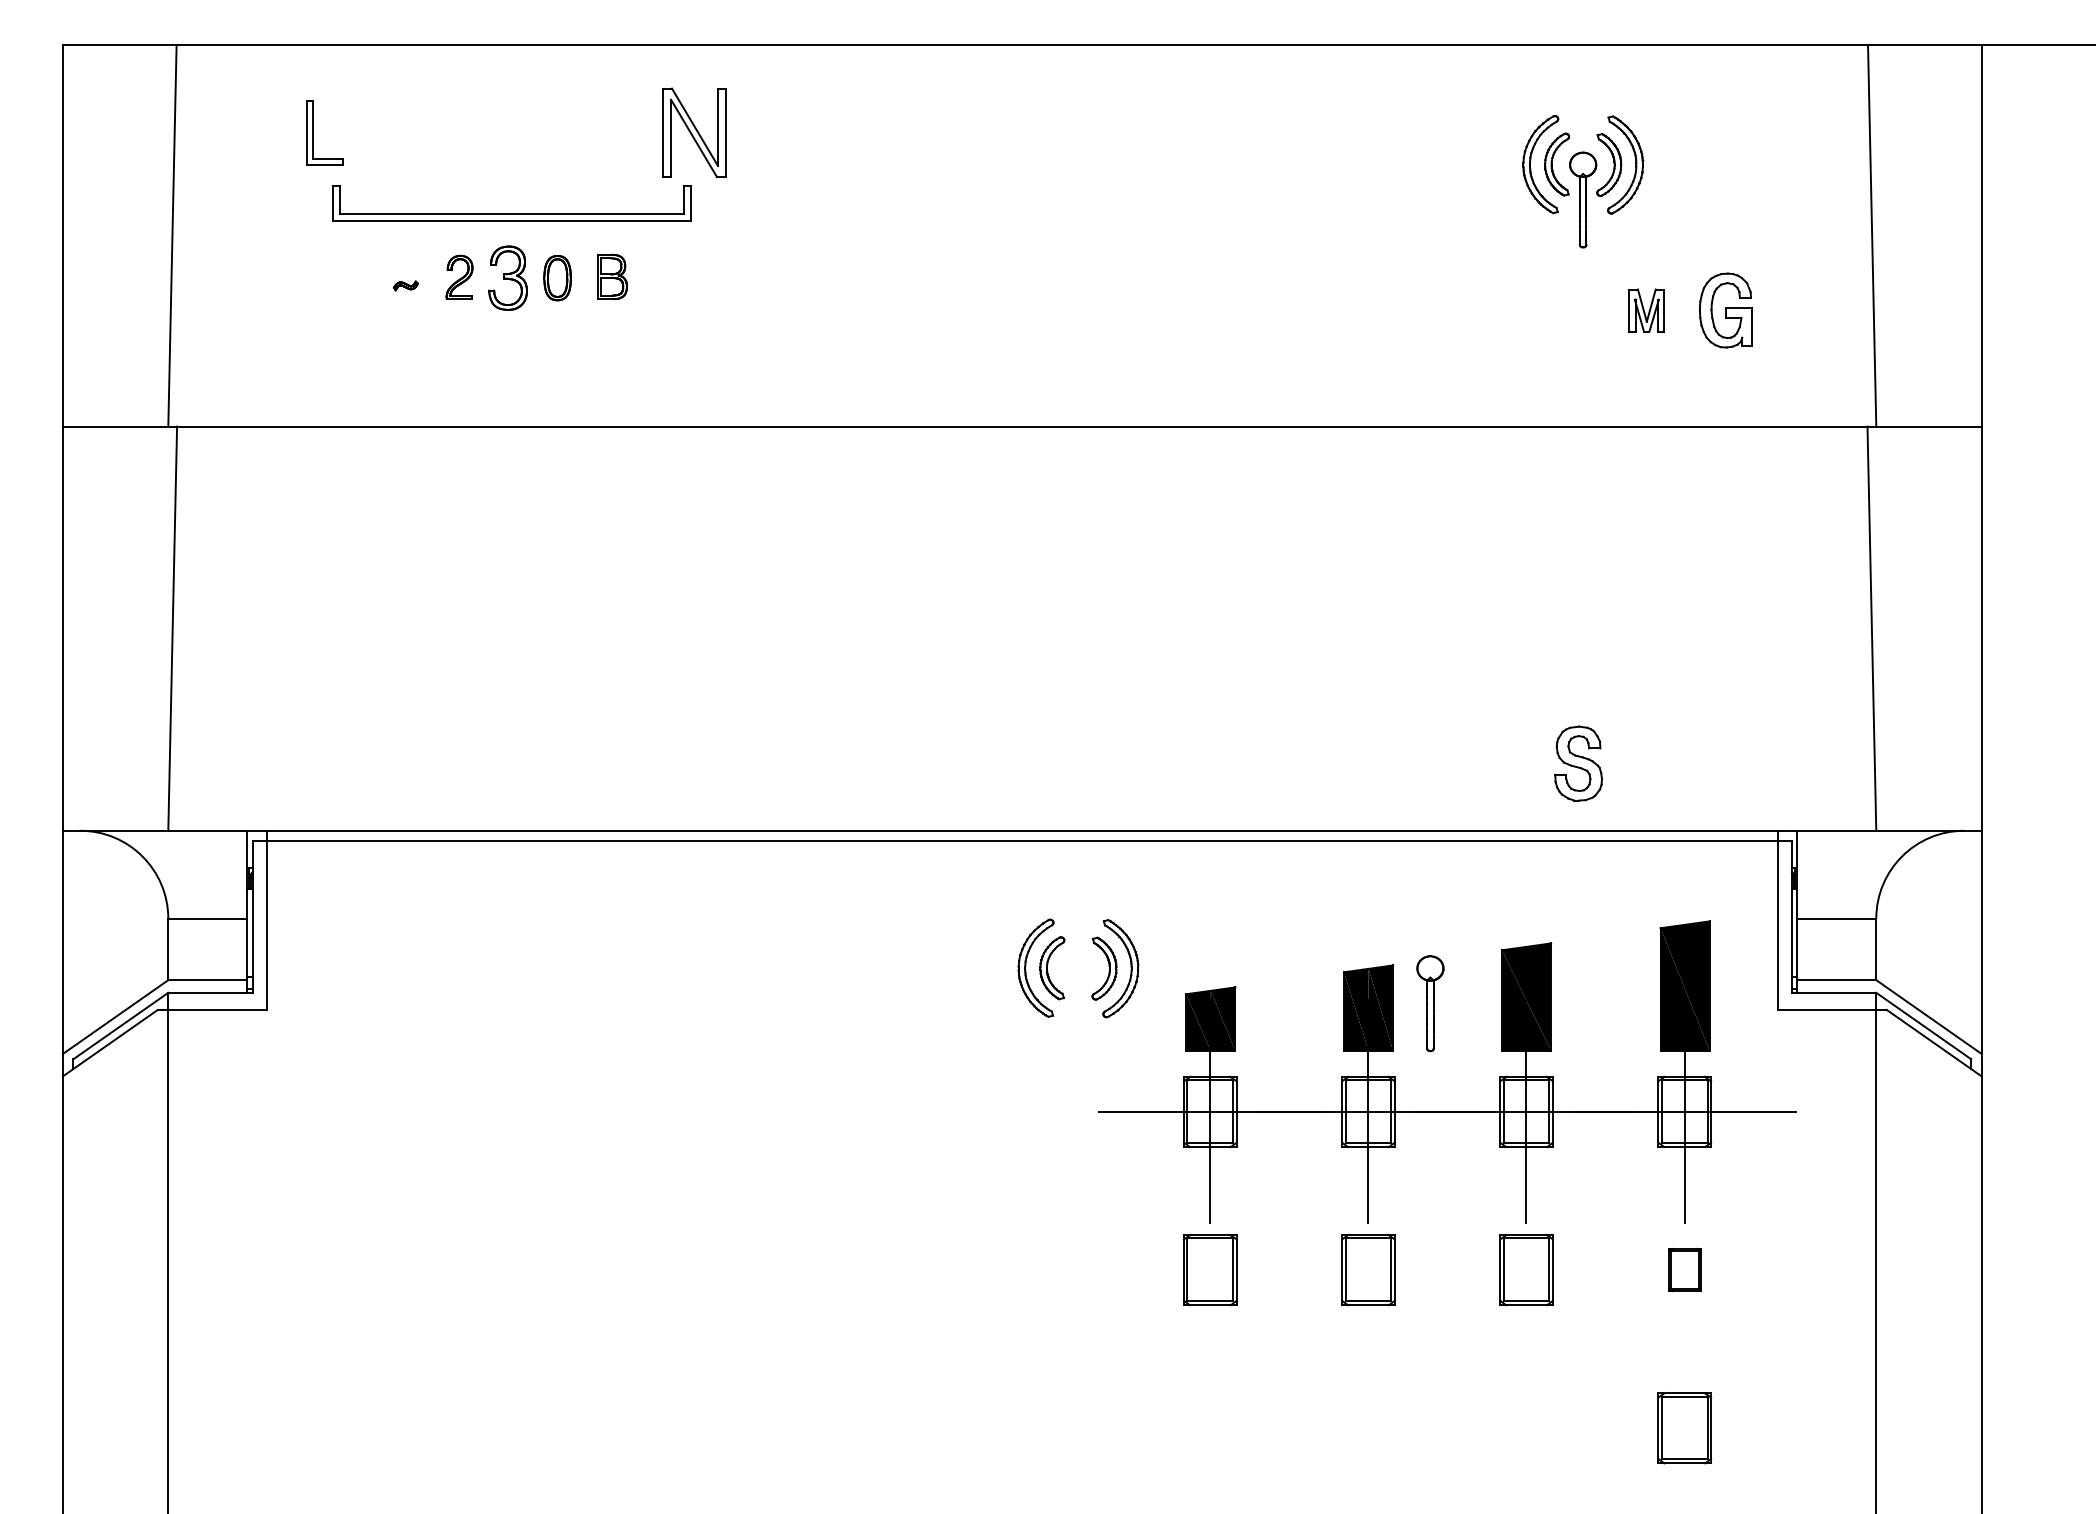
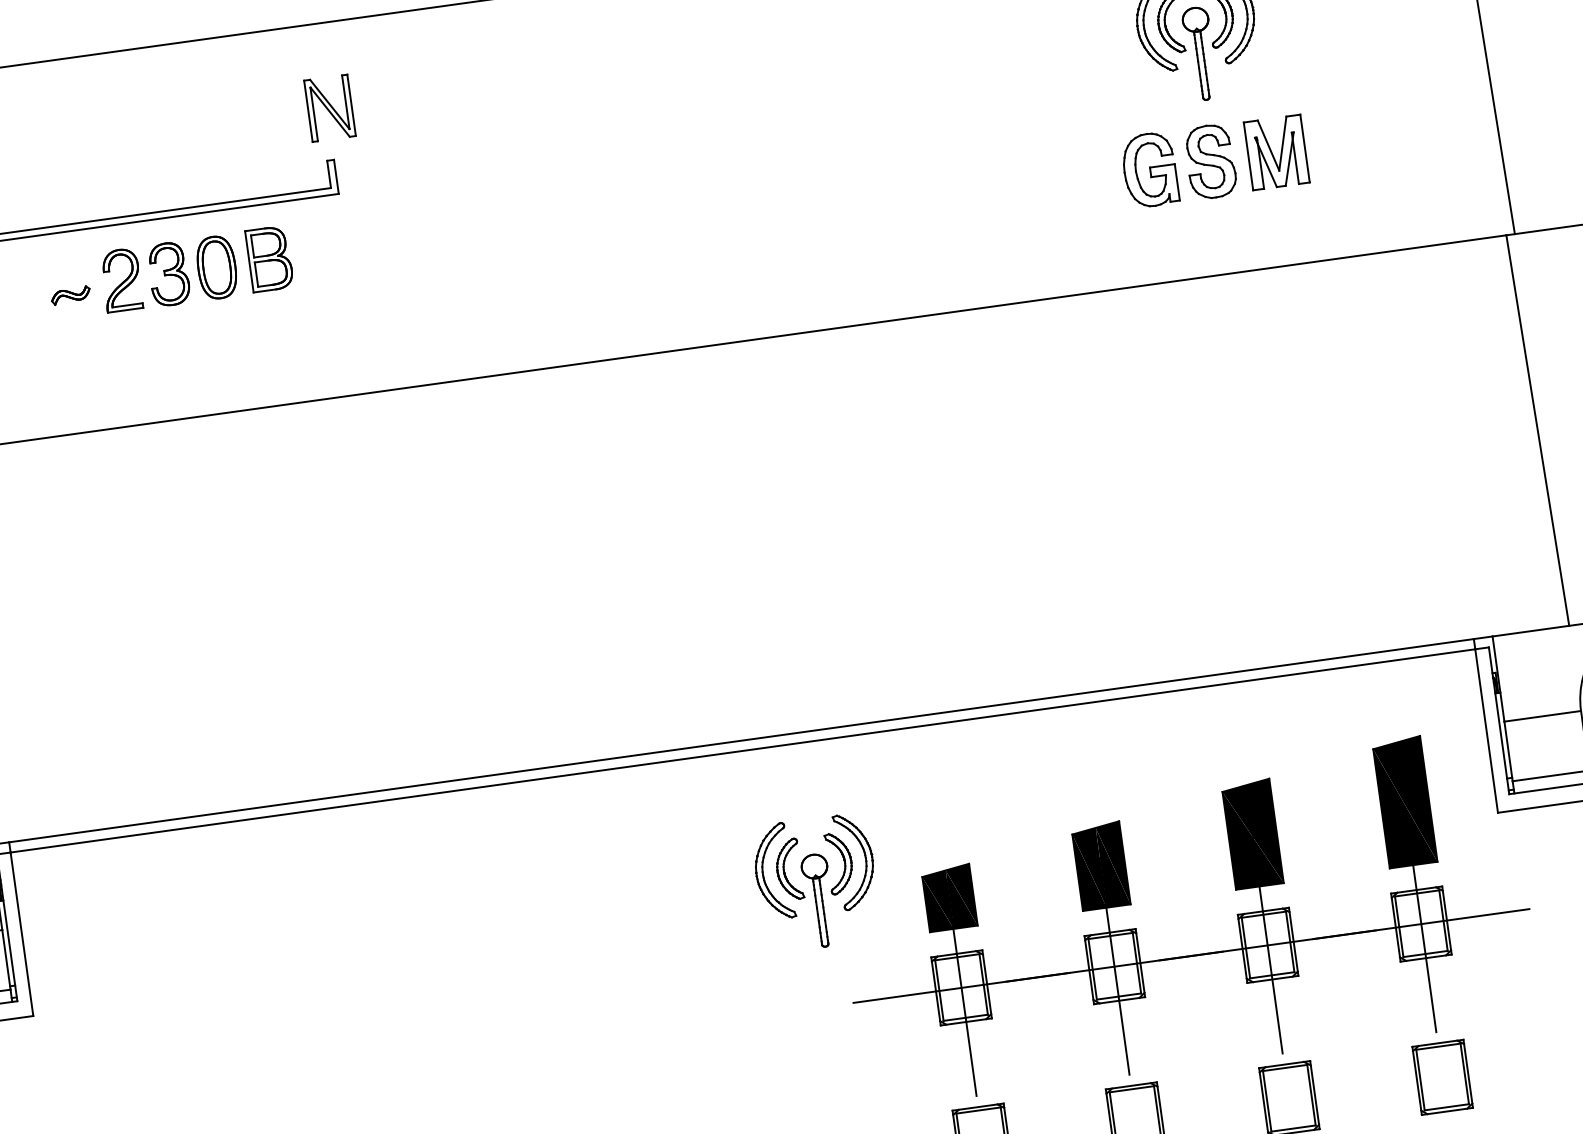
part: (694, 132) -> (329, 107), size x0.71
part: (612, 276) -> (269, 258), size x1.43
part: (459, 277) -> (121, 280), size x1.43
part: (557, 277) -> (216, 266), size x1.43
part: (405, 285) -> (70, 295), size x1.67
part: (1646, 310) -> (1276, 152), size x1.67
part: (1725, 310) -> (1149, 170), moved
part: (1578, 763) -> (1210, 161), moved
part: (1430, 1003) -> (819, 900), moved
part: (1684, 1269) -> (1442, 1076), size x1.67

